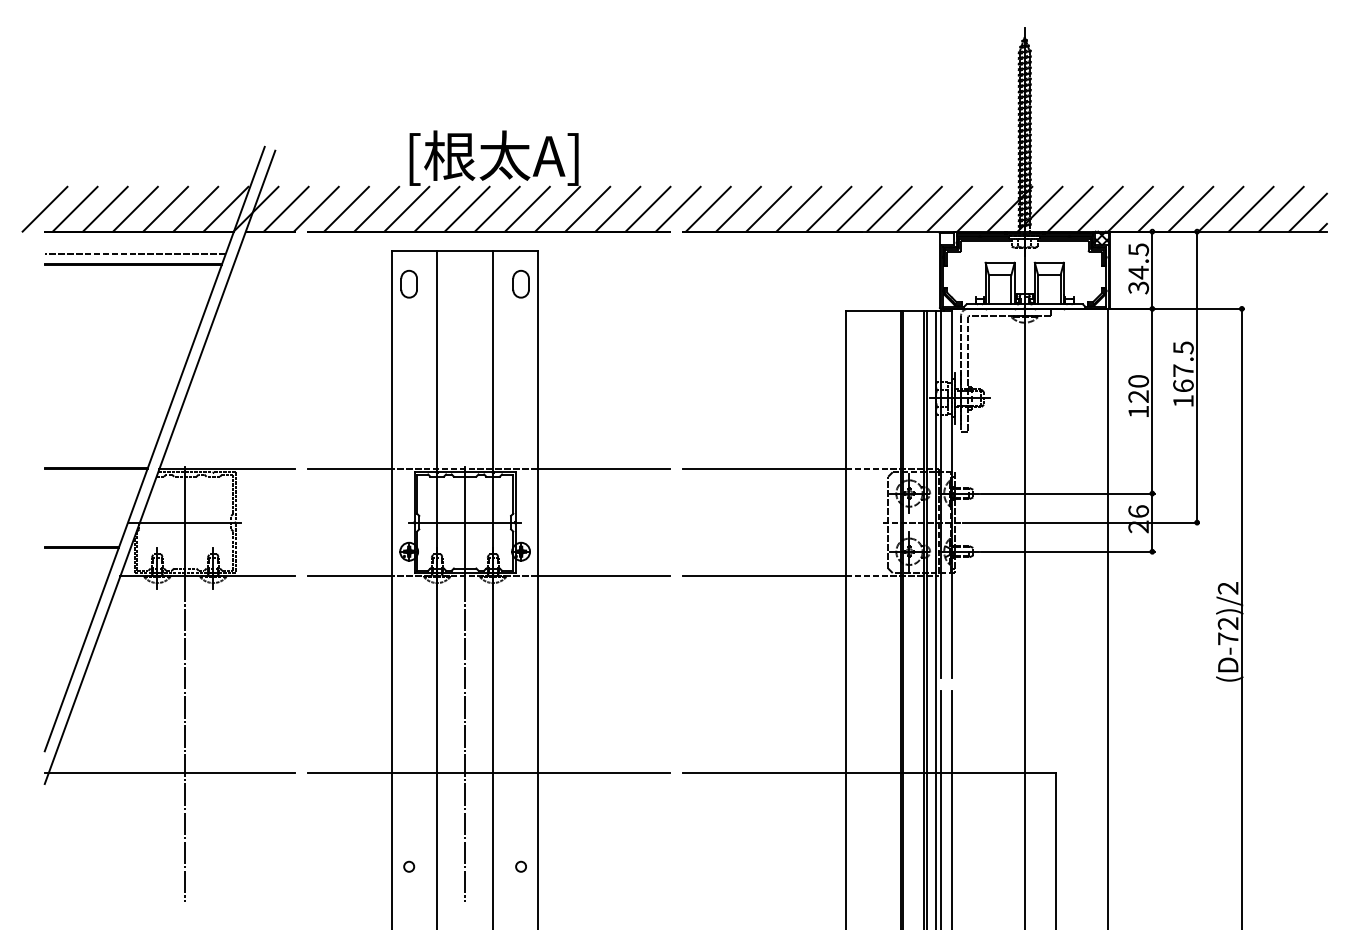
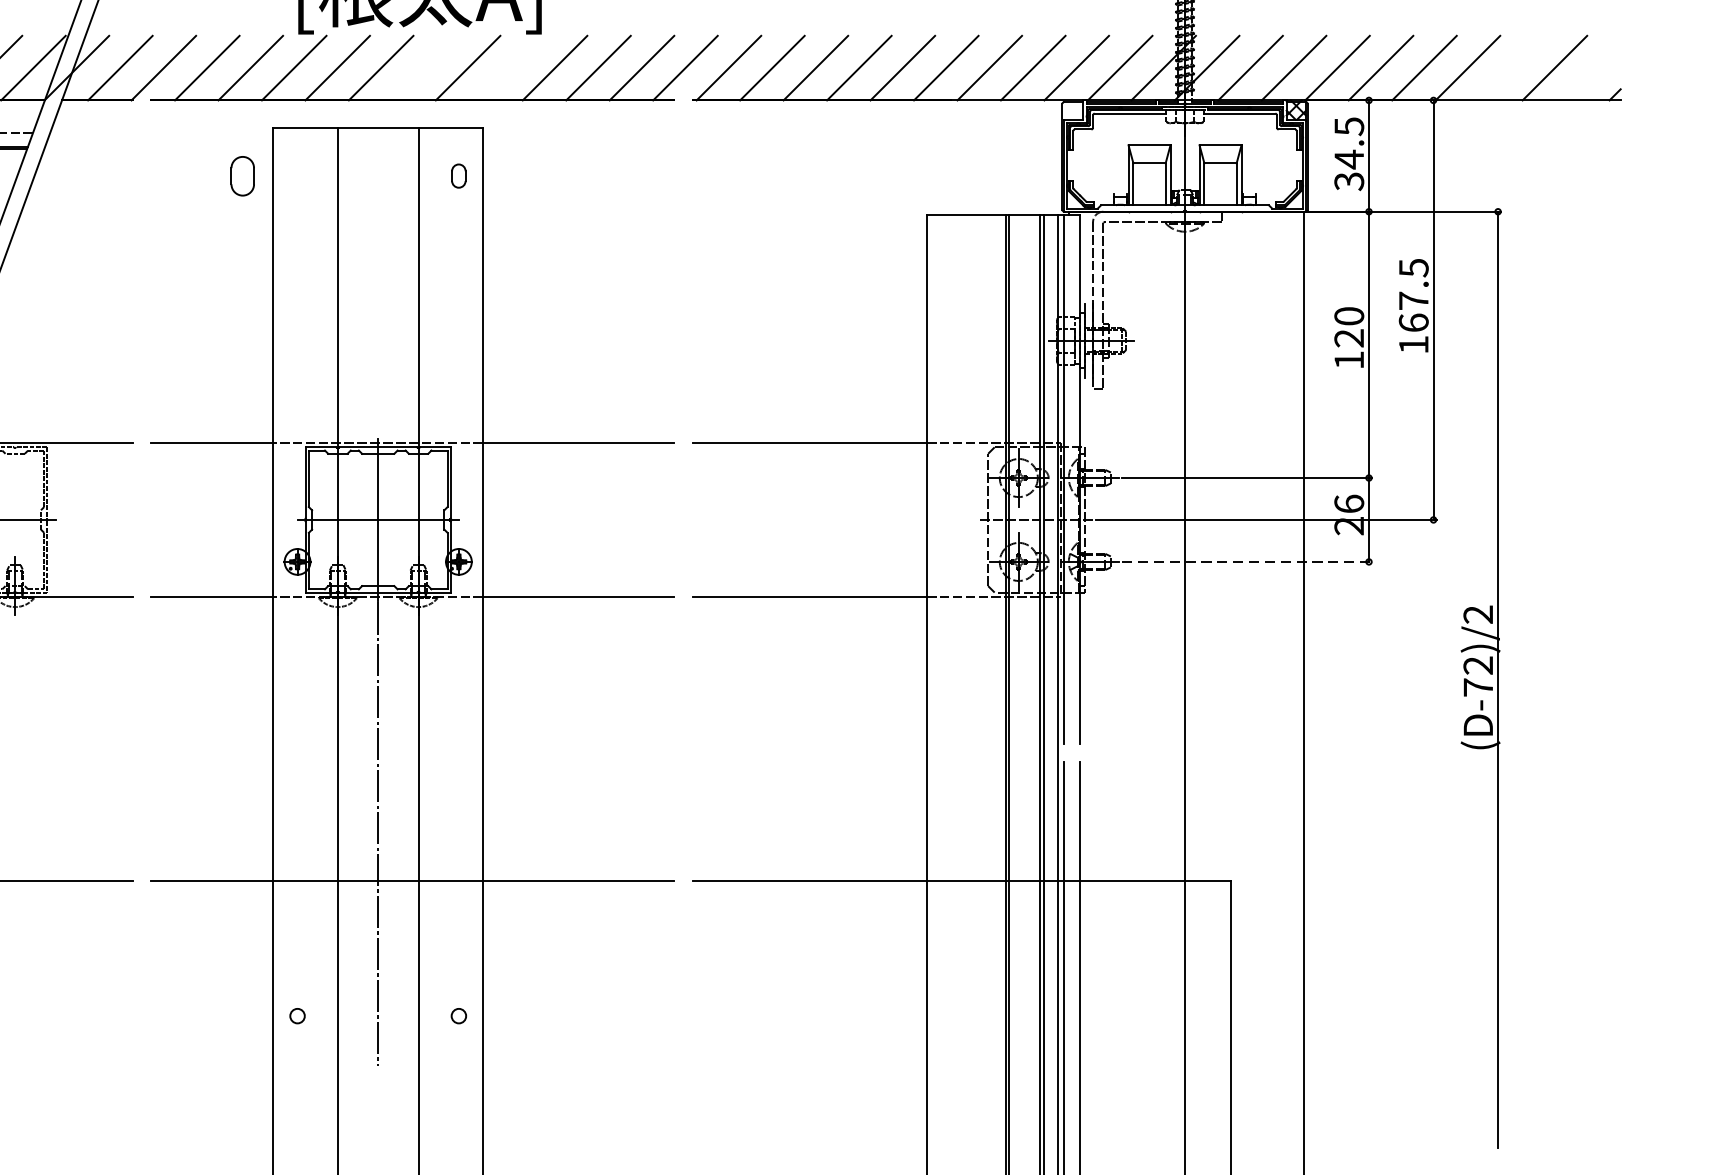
line: (496, 208) -> (423, 67), removed
line: (557, 208) -> (511, 67), removed
line: (1250, 208) -> (1510, 67), removed
line: (1307, 212) -> (1592, 72), removed
part: (408, 283) -> (241, 175), moved
part: (520, 283) -> (458, 175), size x0.6
line: (1067, 551) -> (1246, 561), solid -> dashed

